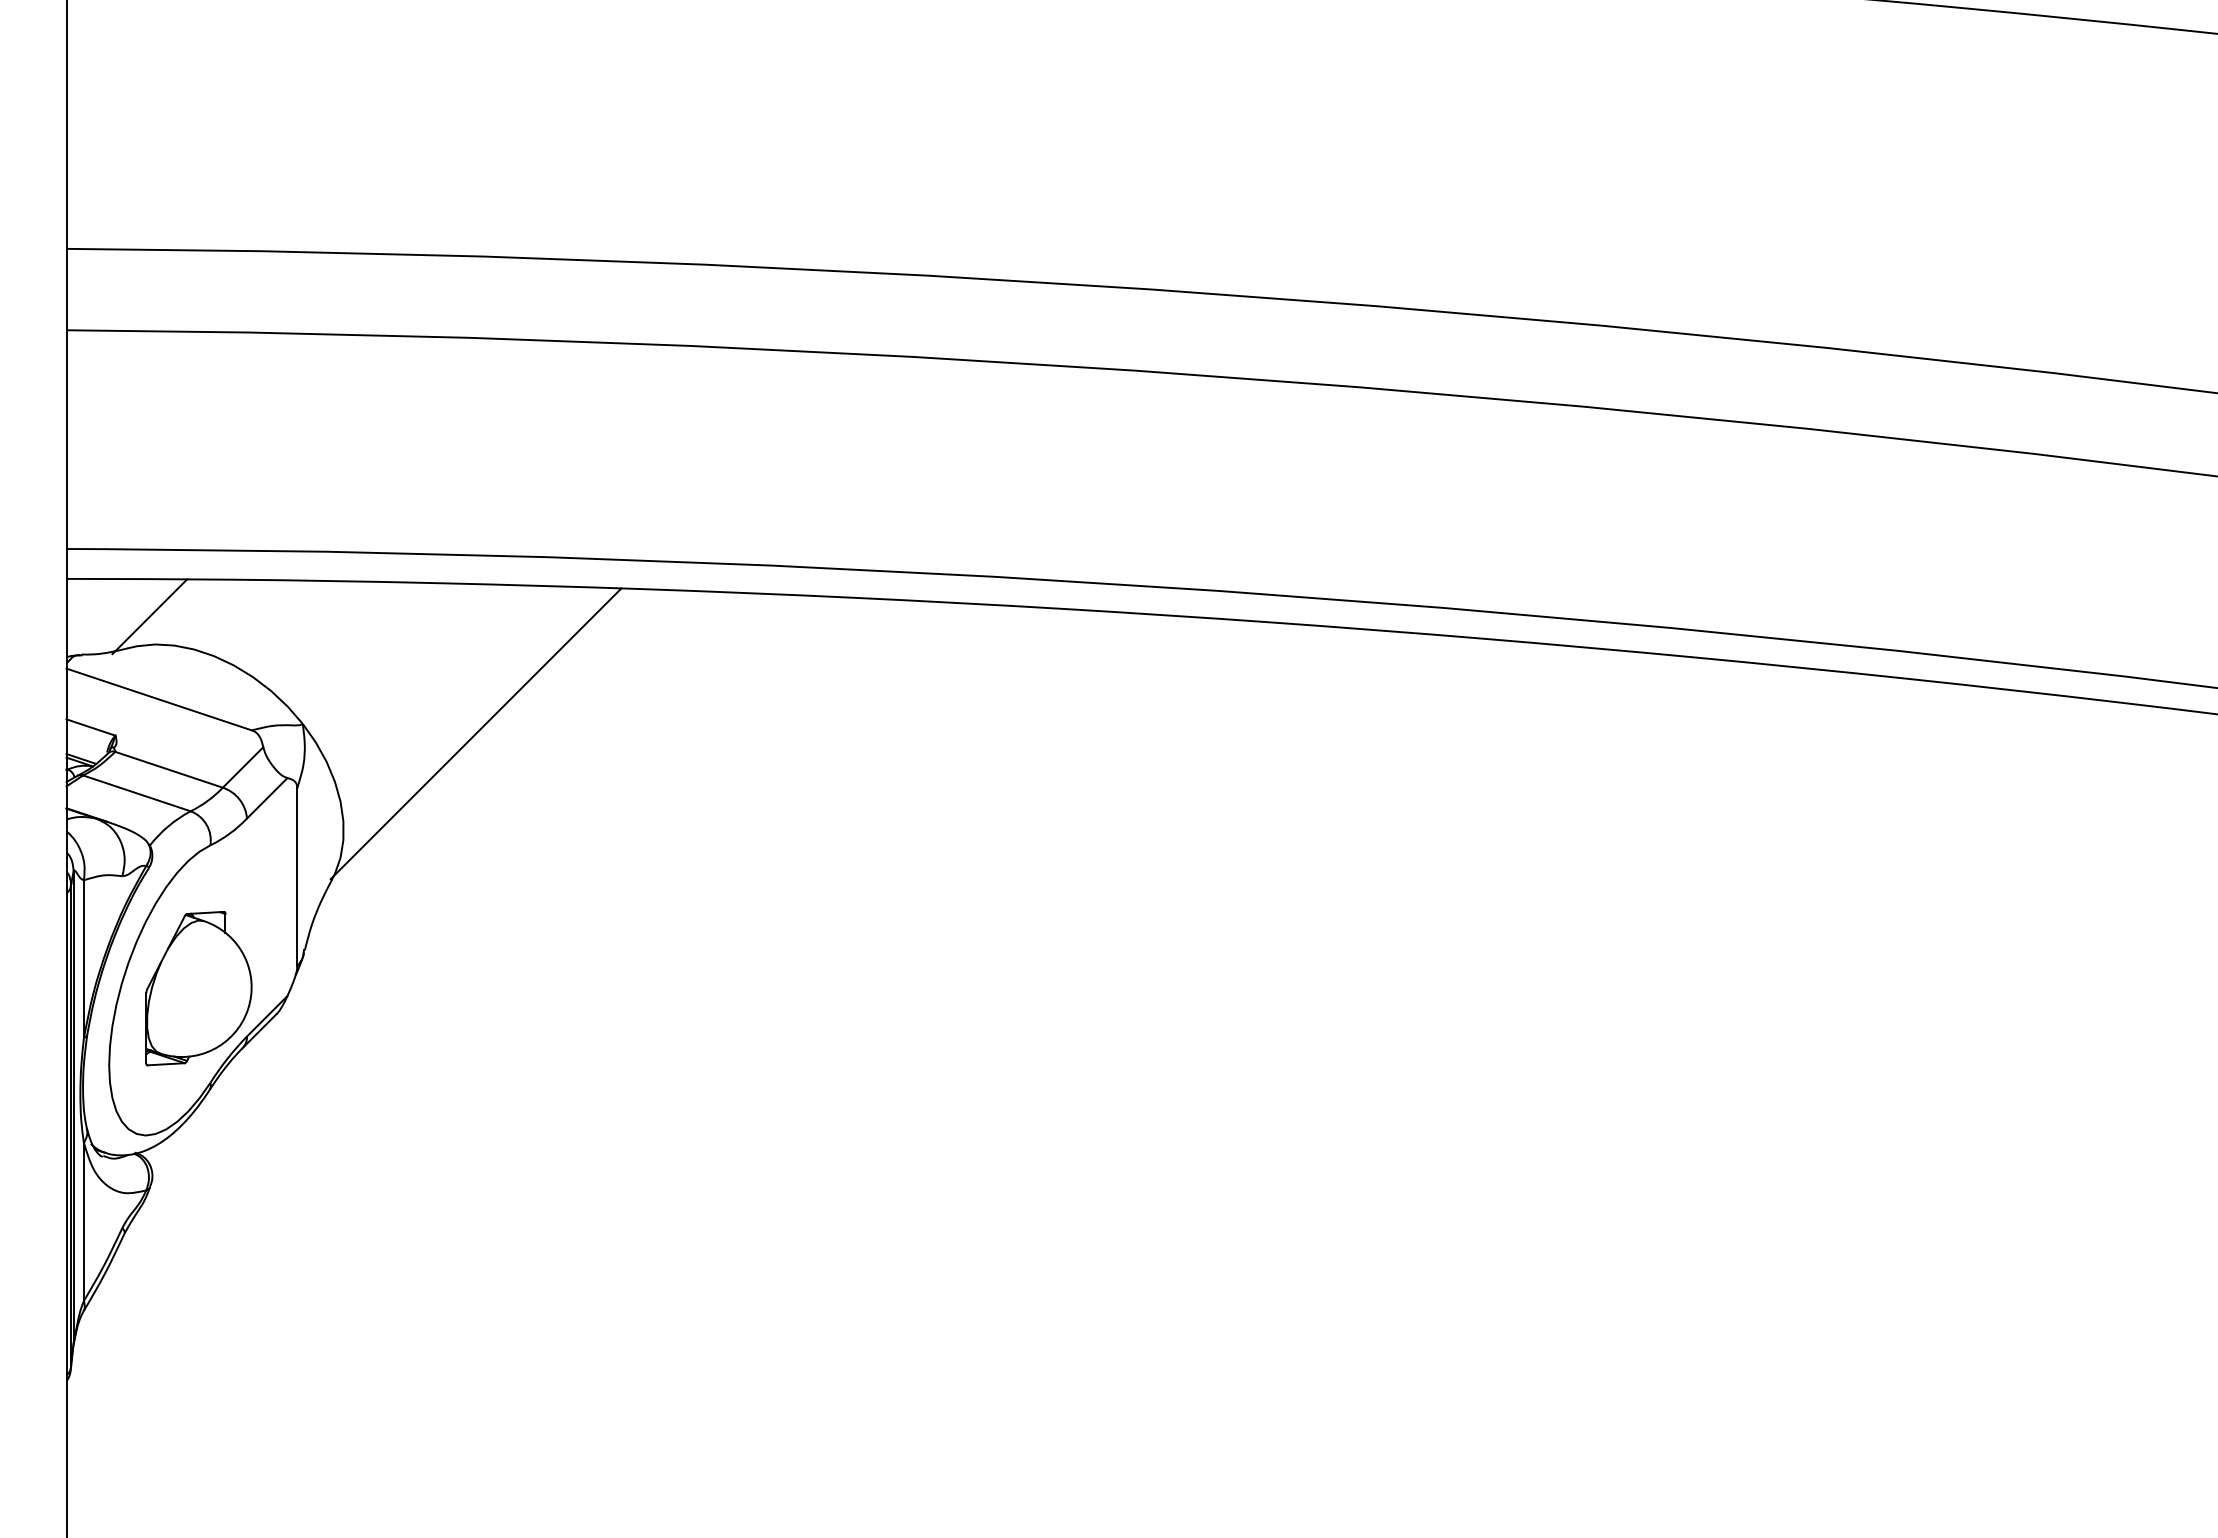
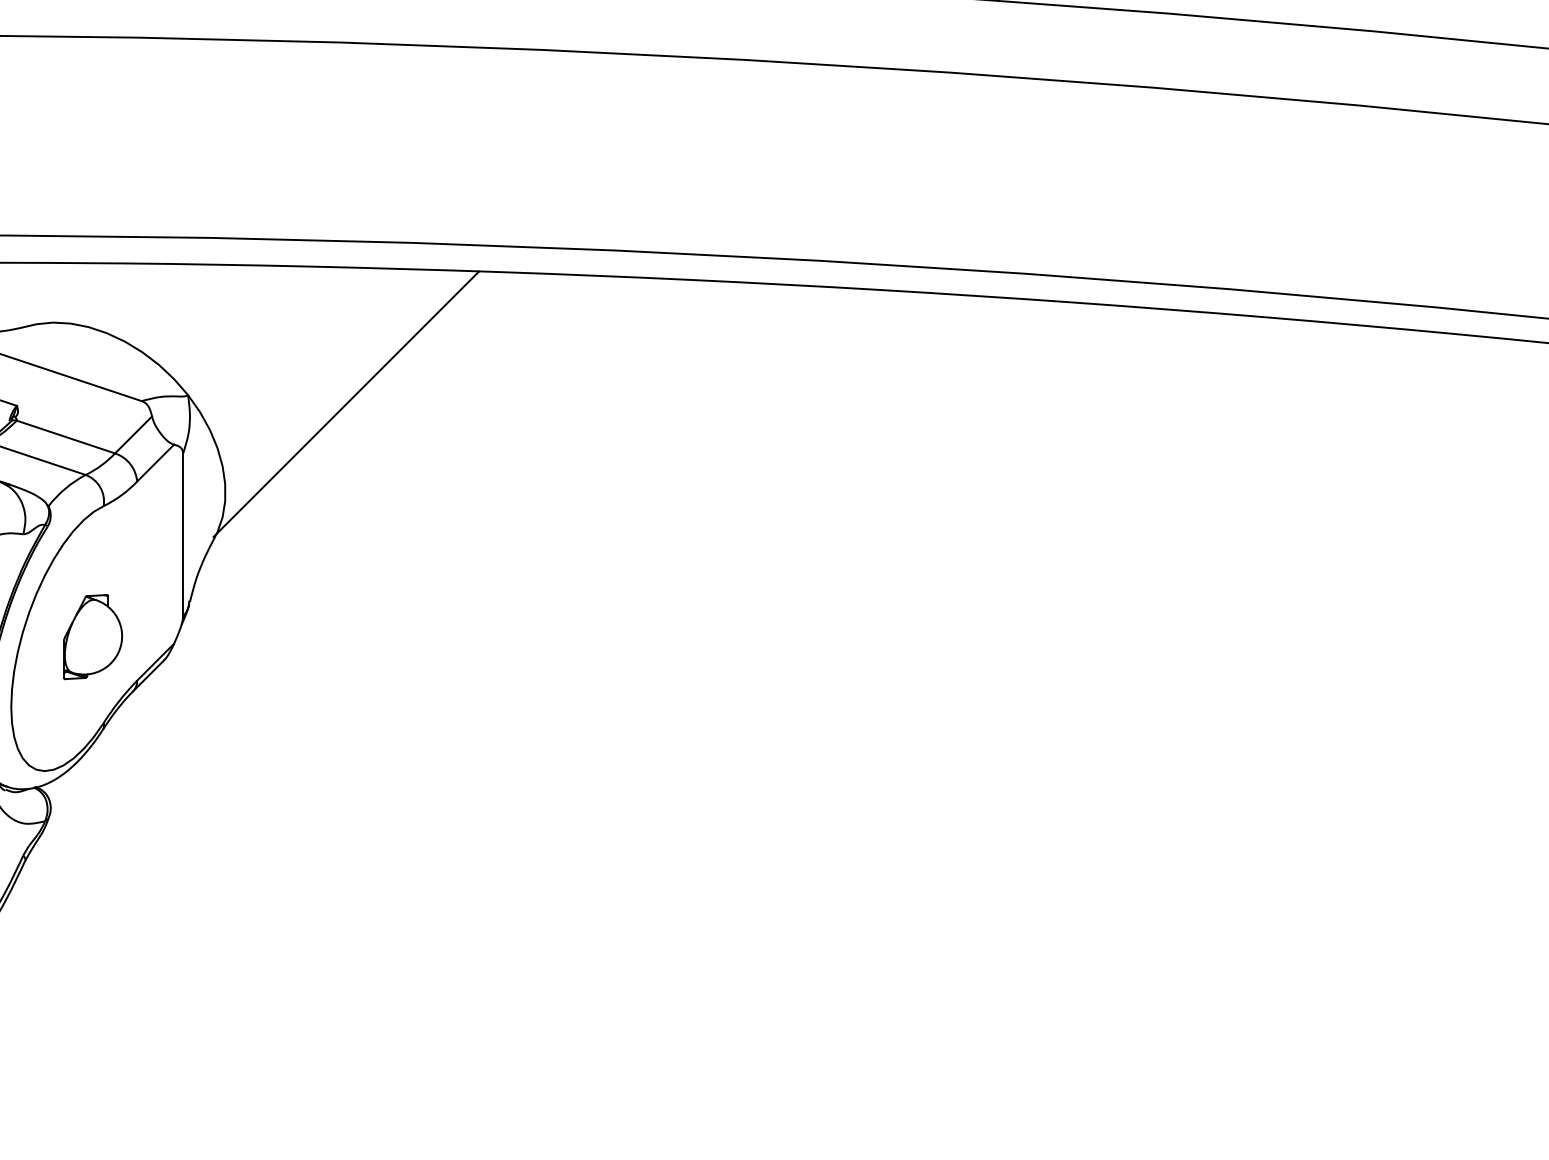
line: (149, 616) -> (48, 297), removed
part: (198, 988) -> (92, 636), size x0.6

